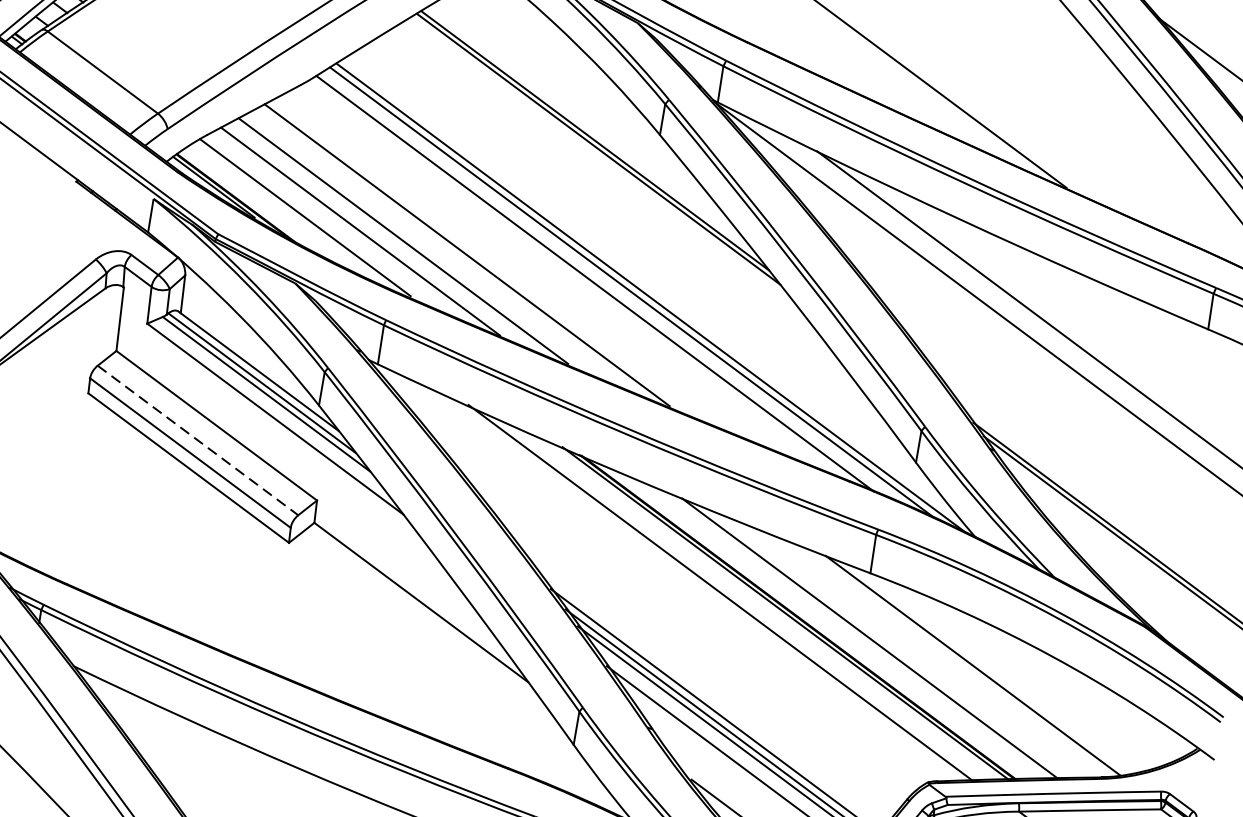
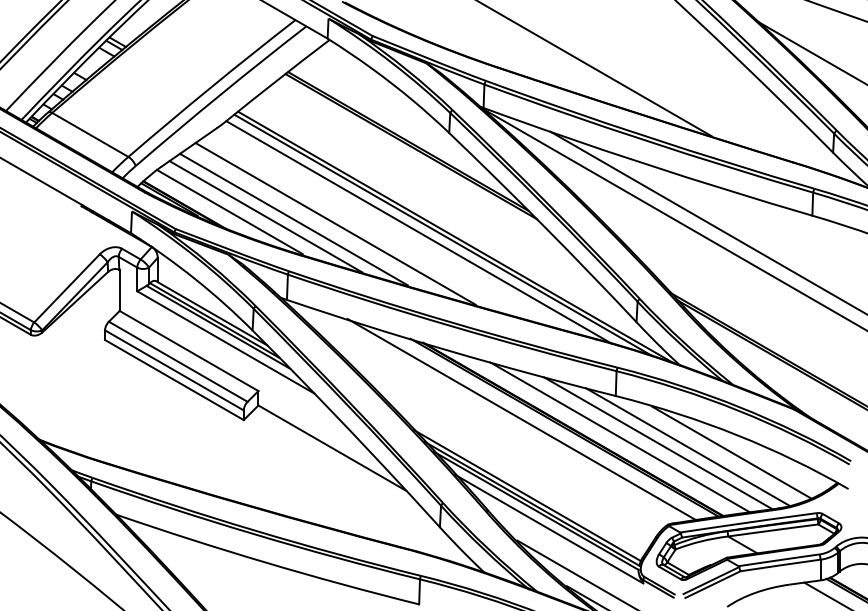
line: (198, 441) -> (178, 362), dashed -> solid
line: (928, 654) -> (658, 443), added
line: (1039, 681) -> (731, 452), added

